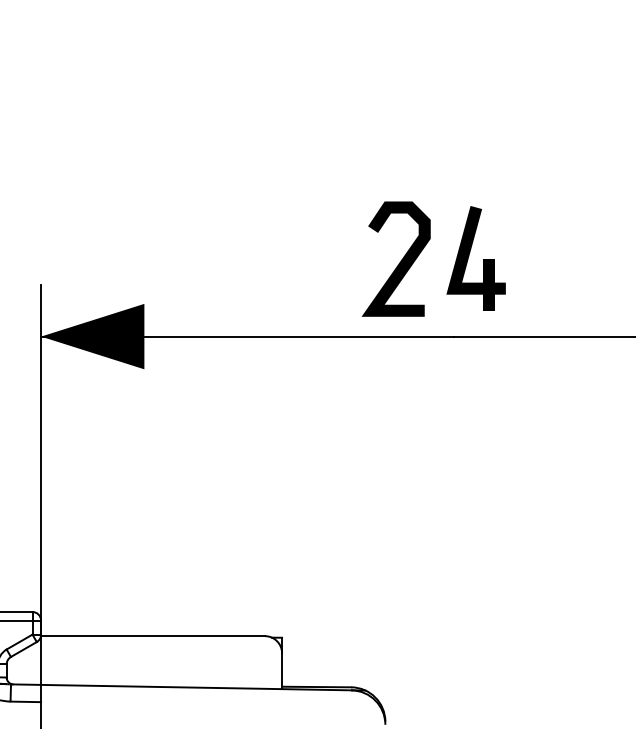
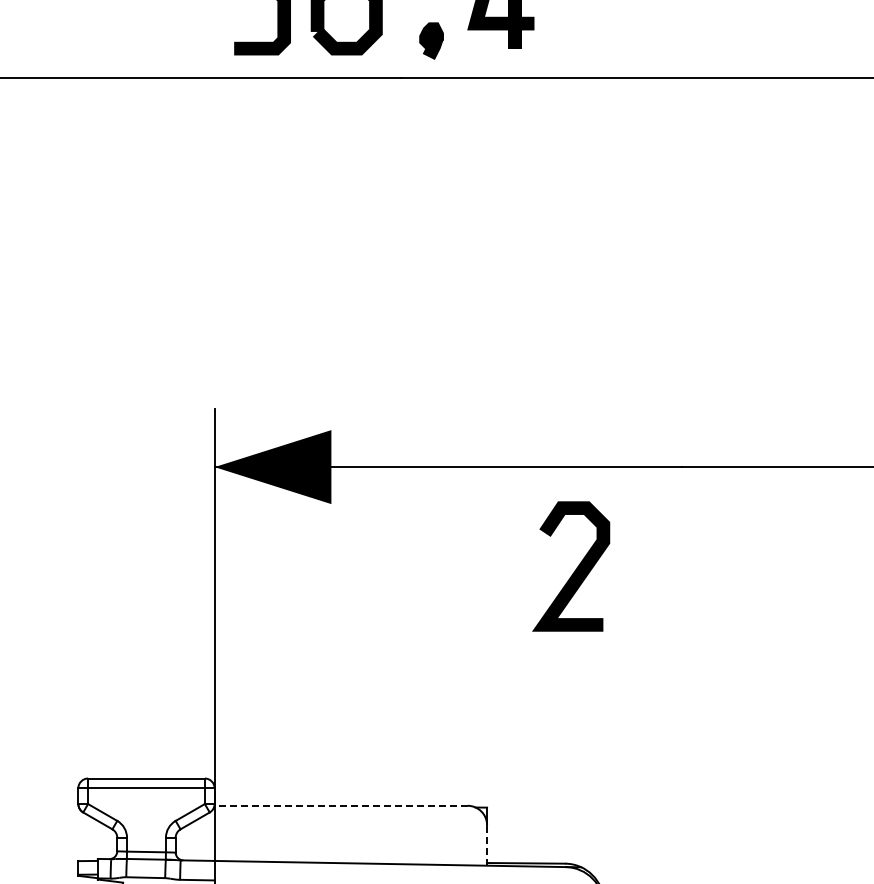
part: (469, 258) -> (698, 378), removed
curve: (400, 261) -> (575, 569), moved
line: (153, 635) -> (341, 805), solid -> dashed
line: (282, 670) -> (487, 844), solid -> dashed

